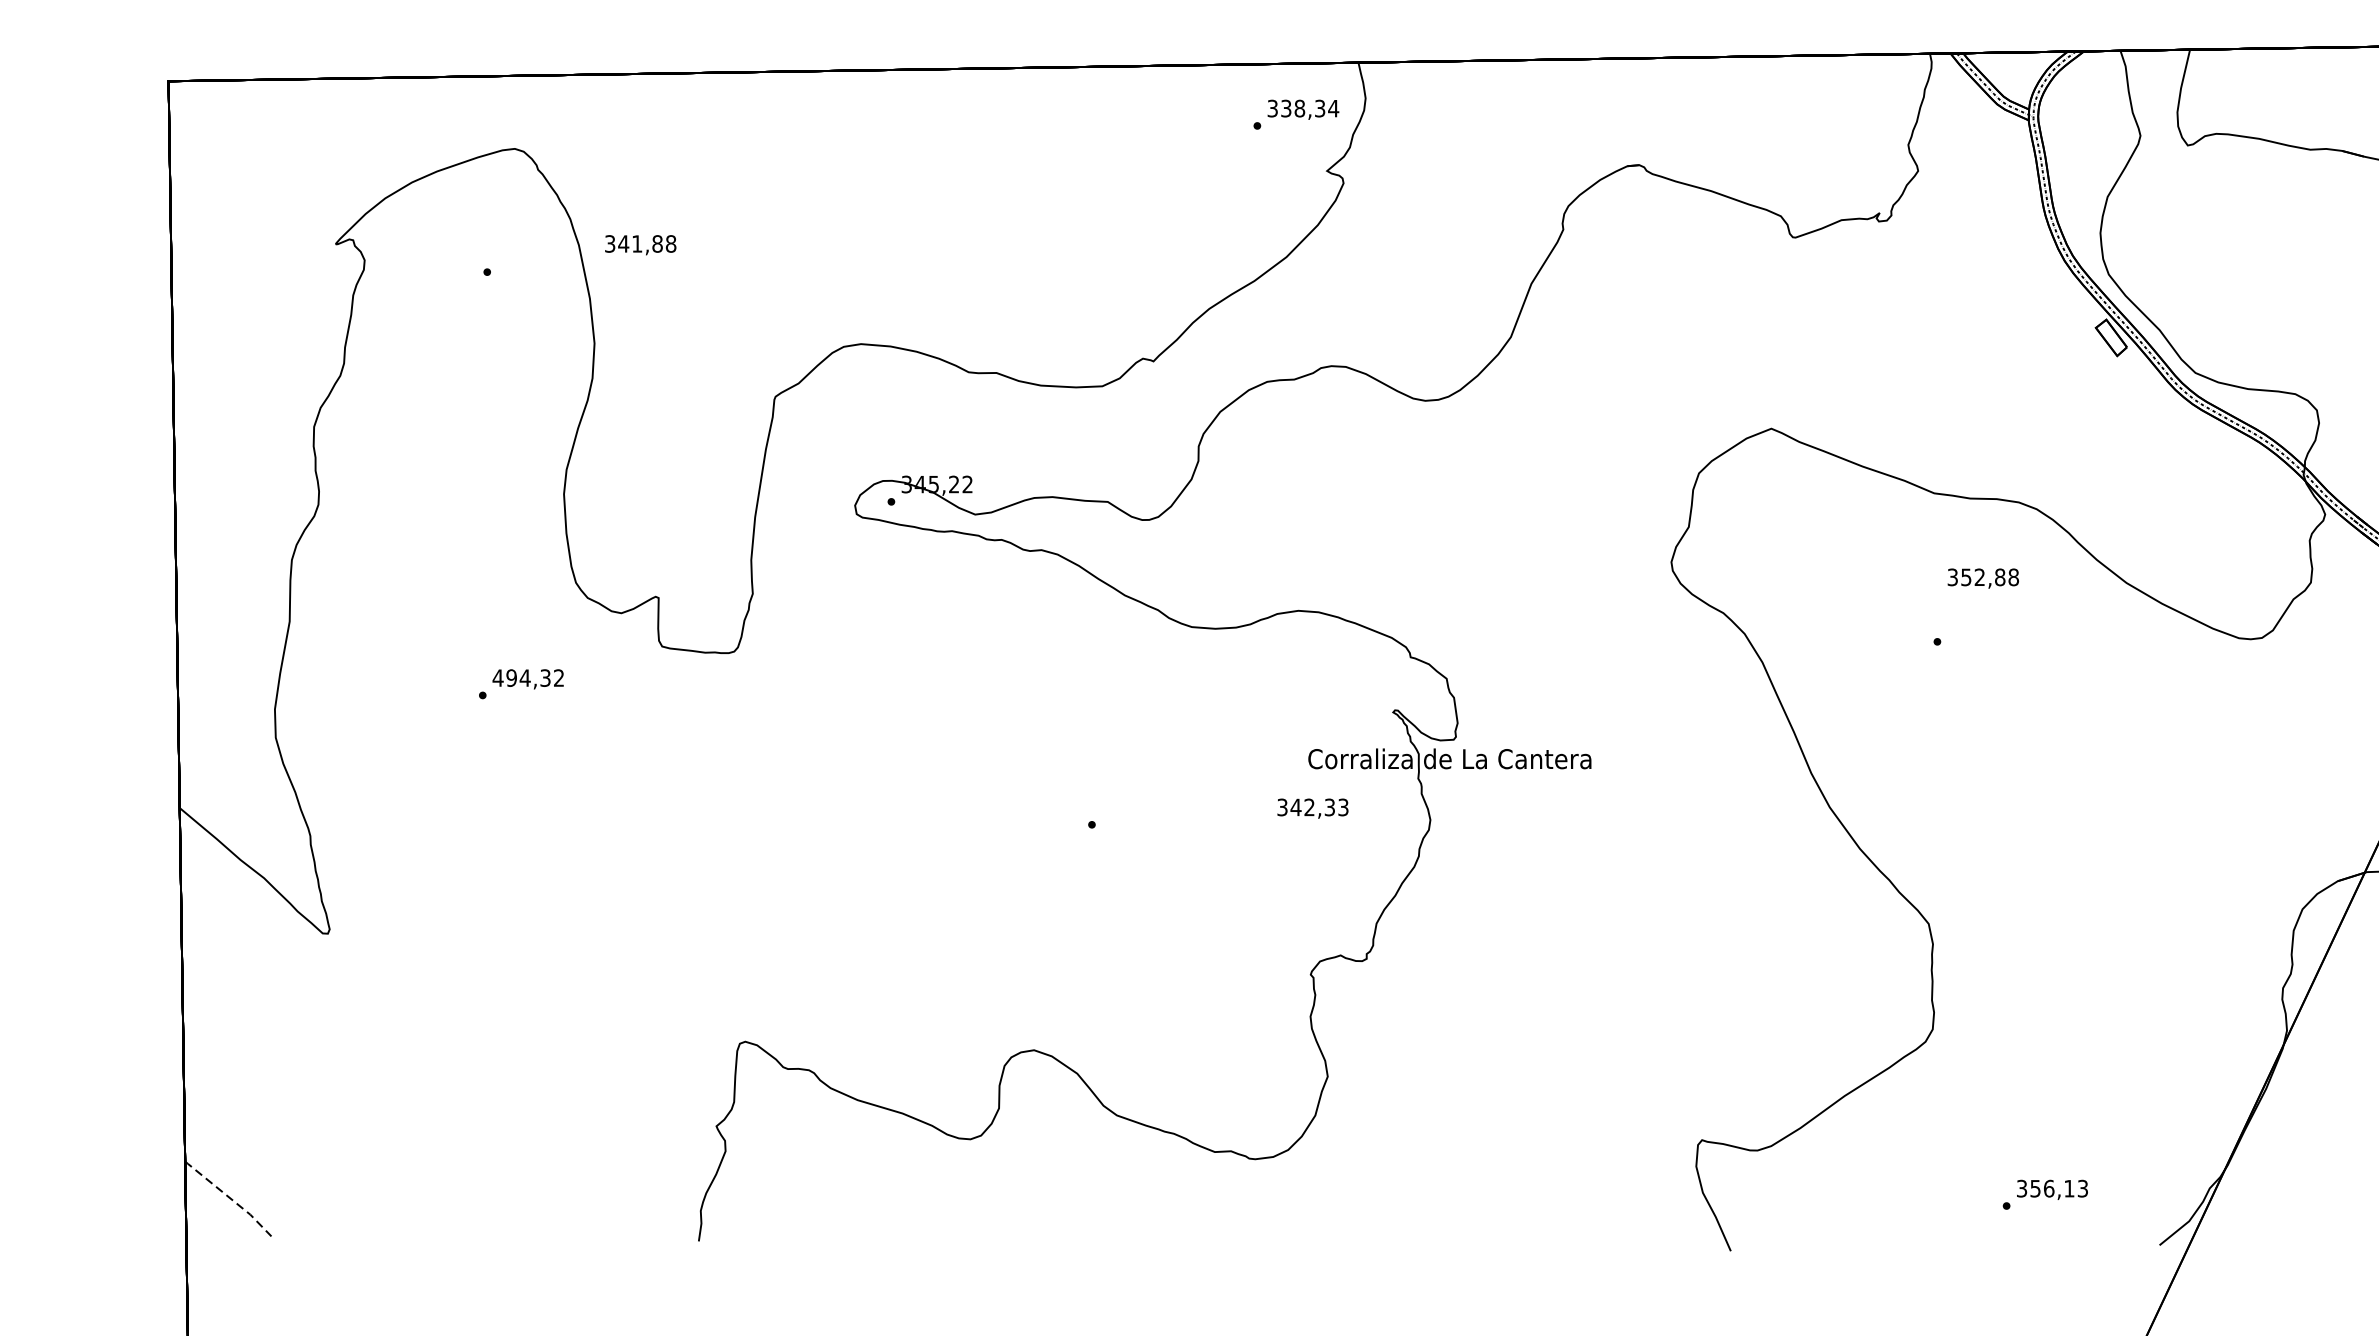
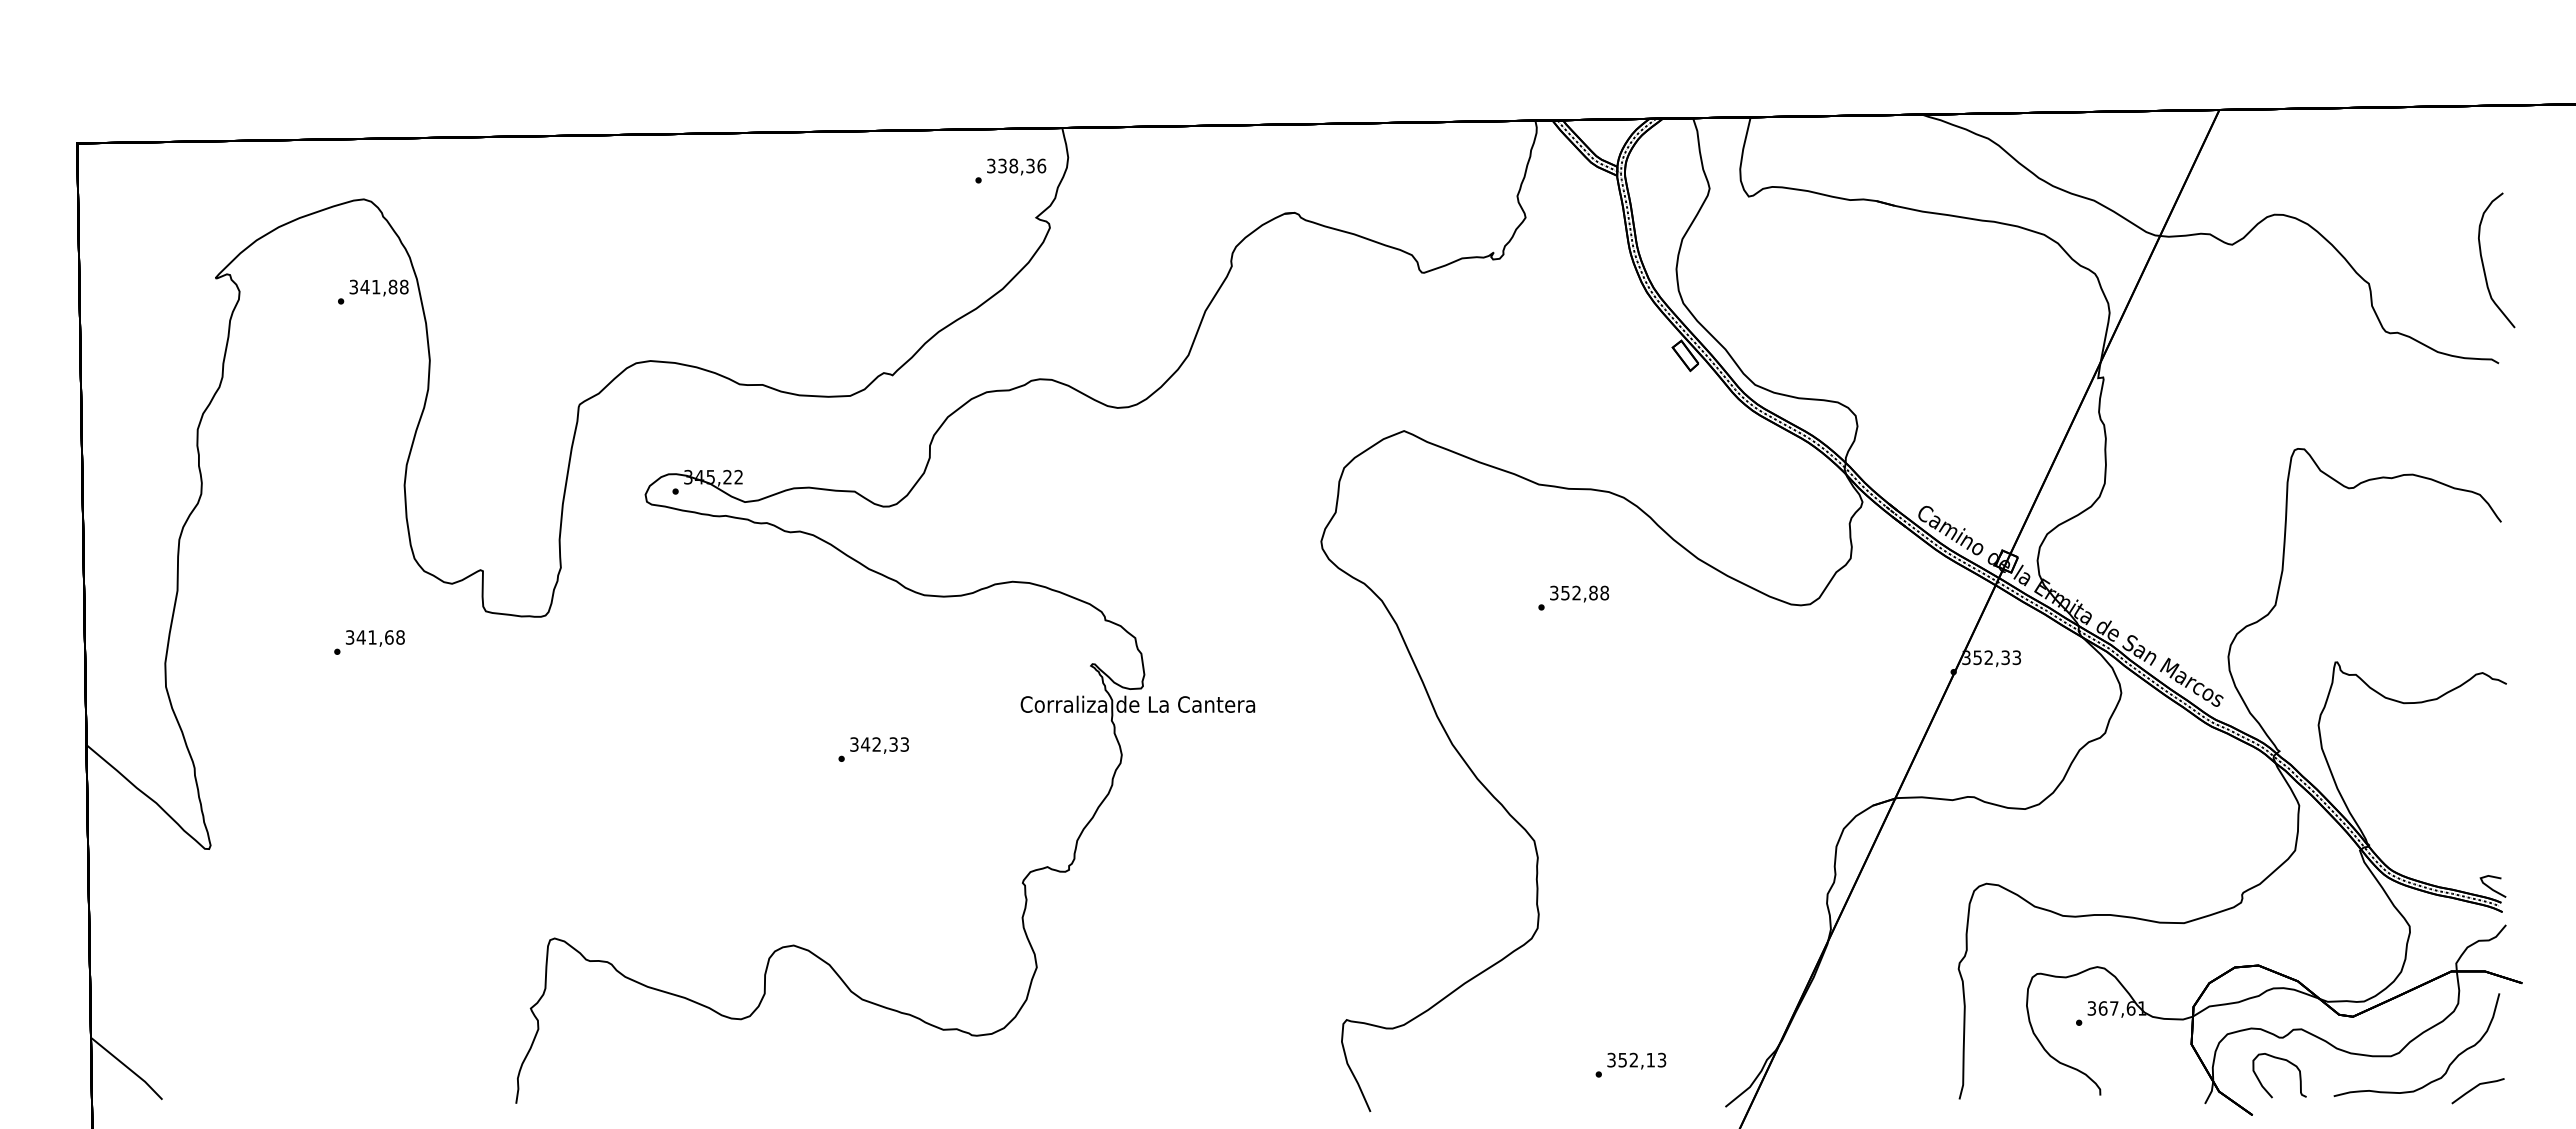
text: (1333, 107) -> (1041, 165), 338,34 -> 338,36
text: (639, 244) -> (378, 287), moved
text: (1983, 577) -> (1579, 593), moved
text: (527, 678) -> (374, 637), 494,32 -> 341,68
text: (1312, 808) -> (879, 745), moved
text: (2048, 1187) -> (1633, 1059), 356,13 -> 352,13
line: (230, 1197) -> (128, 1067), dashed -> solid

